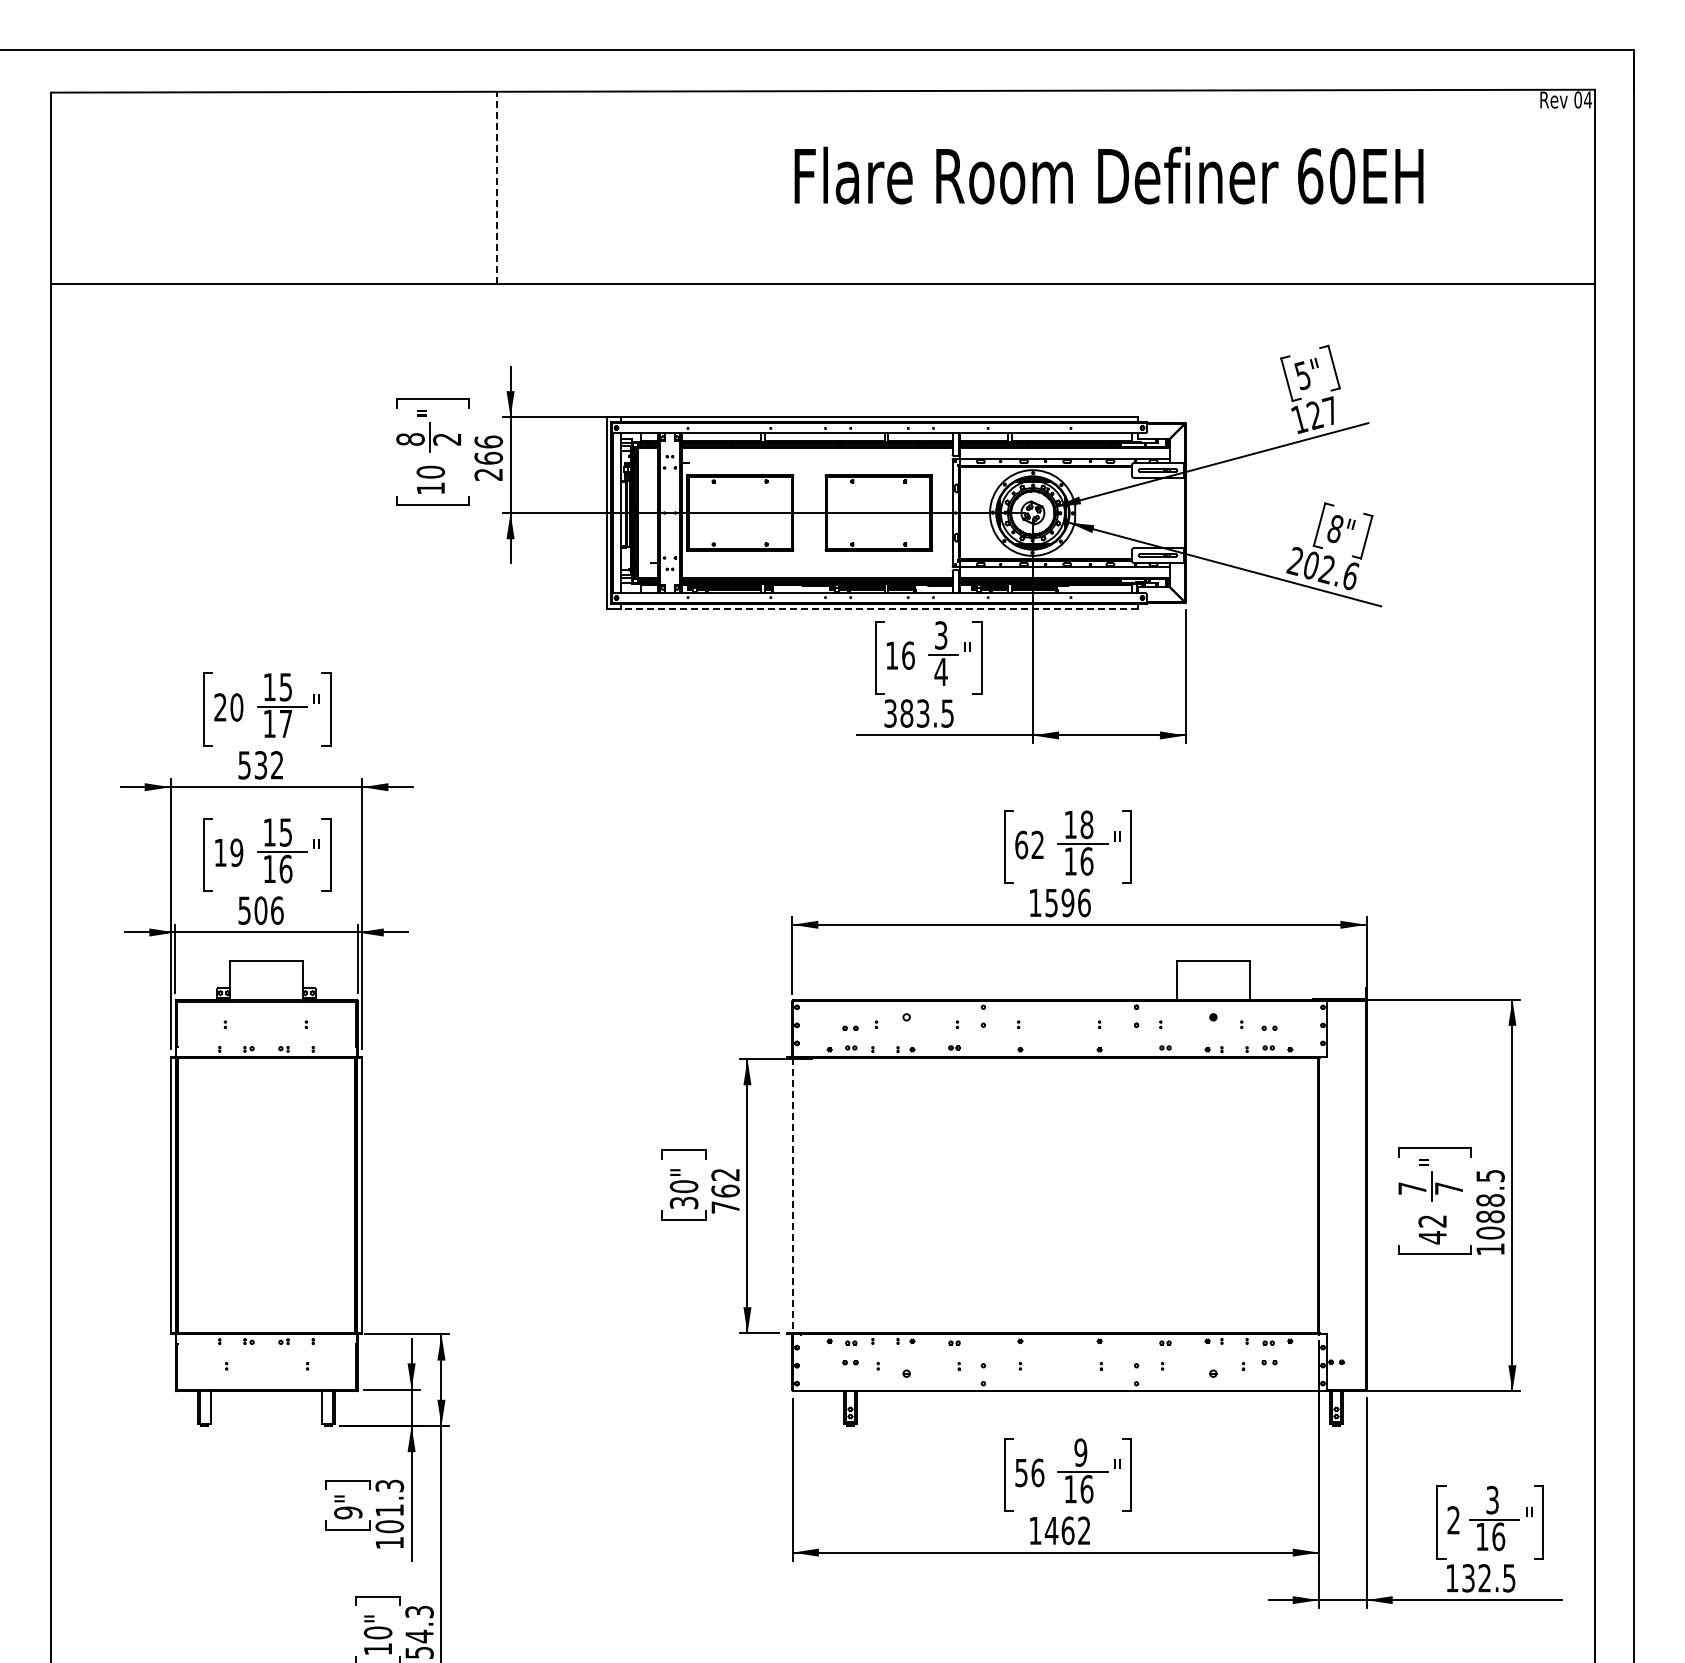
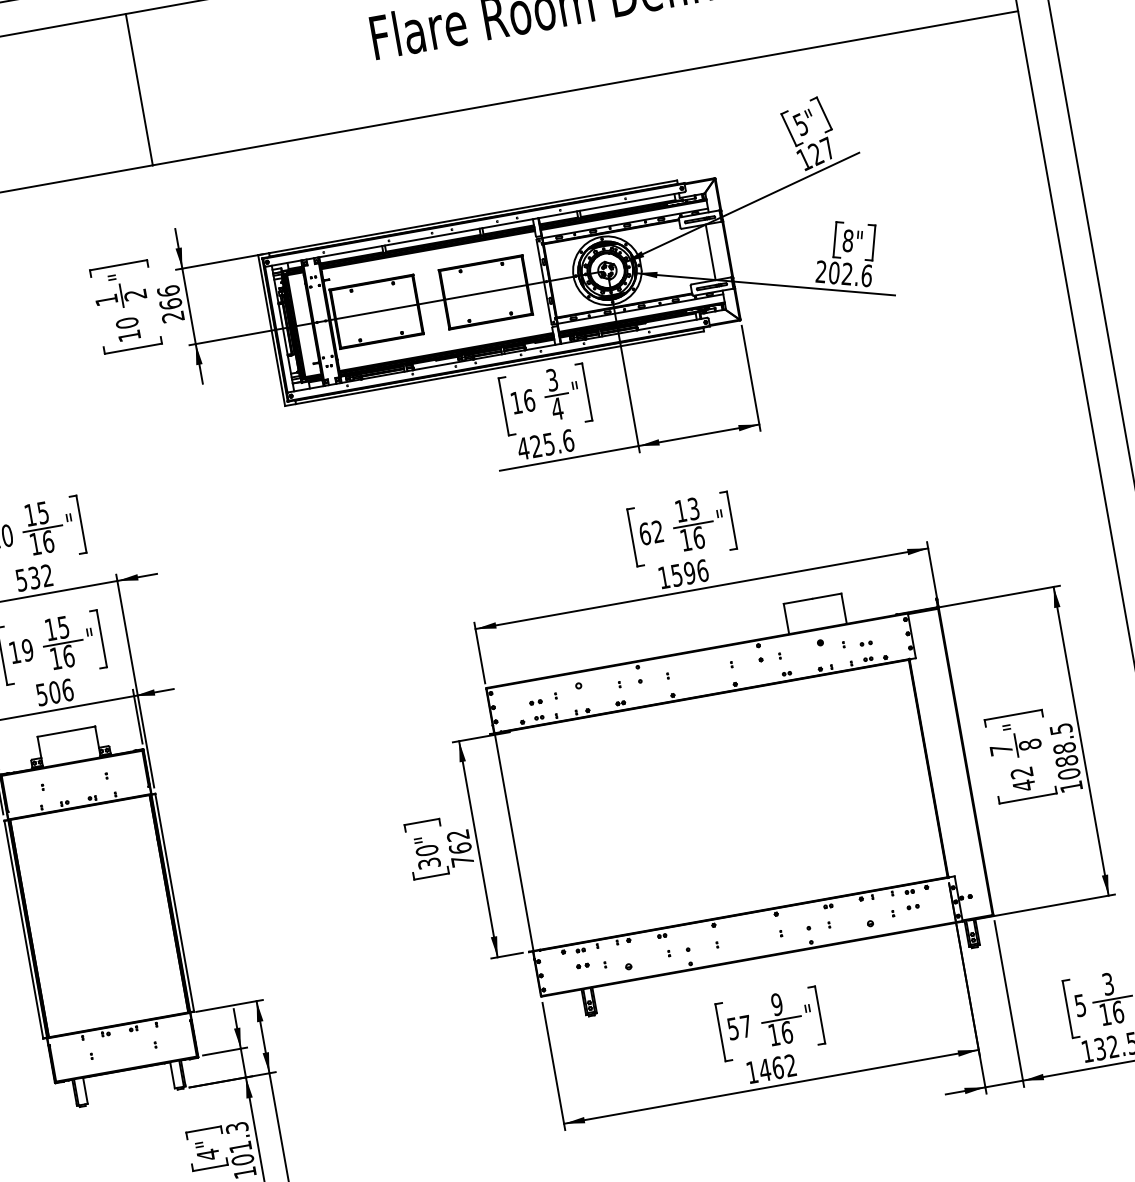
line: (496, 187) -> (138, 89), dashed -> solid
text: (410, 439) -> (106, 300), 8 -> 1
line: (1163, 512) -> (710, 252), added
line: (879, 608) -> (499, 367), dashed -> solid
text: (918, 713) -> (545, 444), 383.5 -> 425.6
text: (285, 723) -> (47, 541), 17 -> 16
text: (1086, 824) -> (693, 508), 18 -> 13
text: (1448, 1188) -> (1029, 744), 7 -> 8
line: (793, 1195) -> (514, 842), dashed -> solid
text: (1037, 1472) -> (745, 1026), 56 -> 57
text: (348, 1512) -> (208, 1154), 9" -> 4"
text: (1453, 1520) -> (1080, 1005), 2 -> 5

